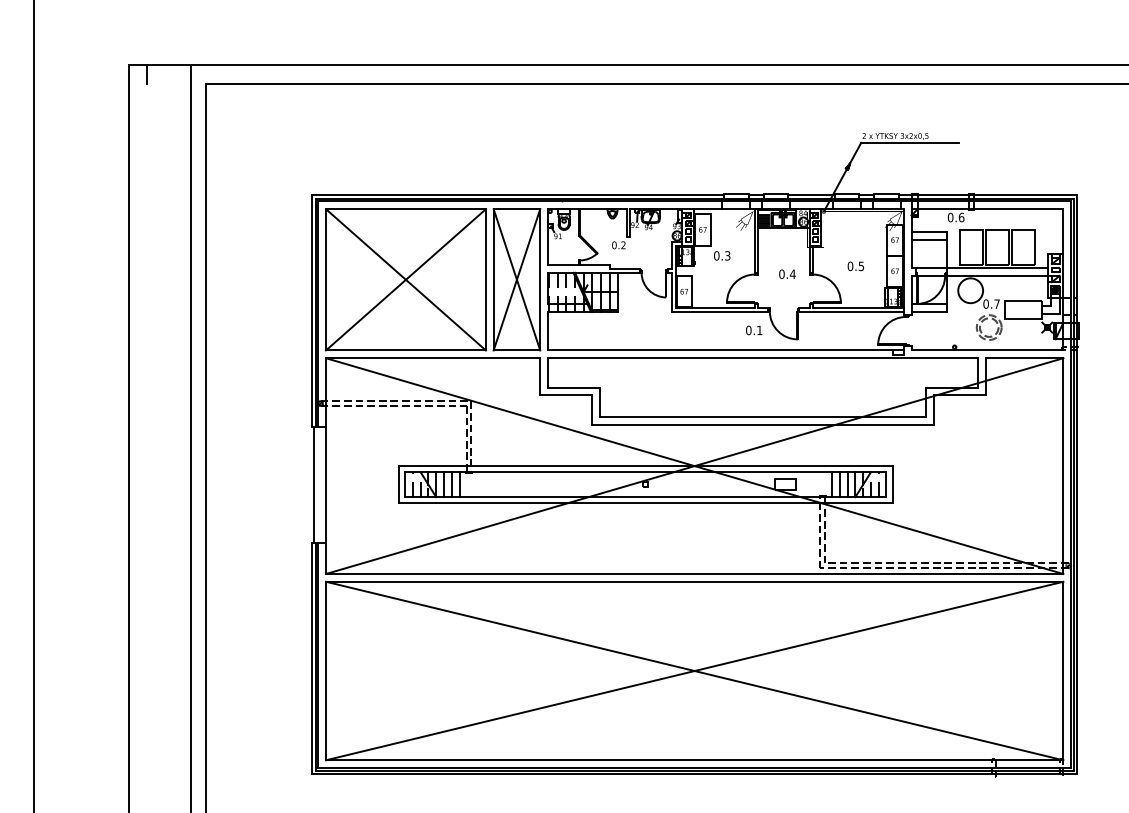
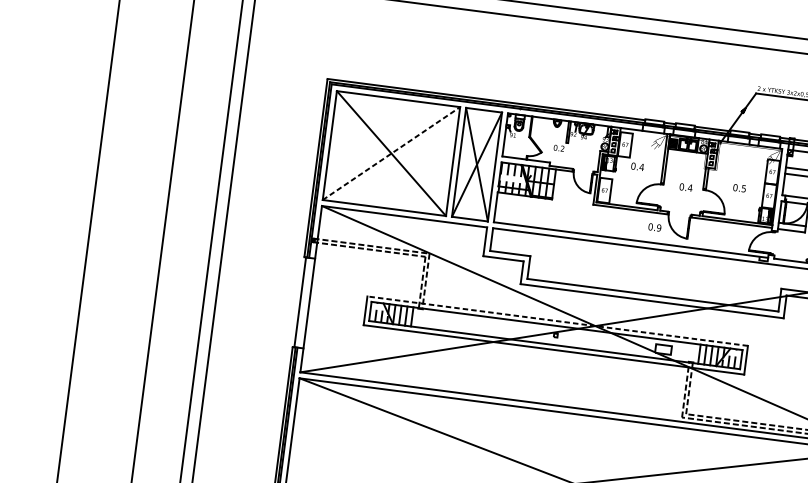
text: (727, 255) -> (641, 167), 0.3 -> 0.4
line: (405, 279) -> (391, 153), solid -> dashed
text: (759, 330) -> (658, 228), 0.1 -> 0.9
line: (645, 466) -> (557, 321), solid -> dashed

